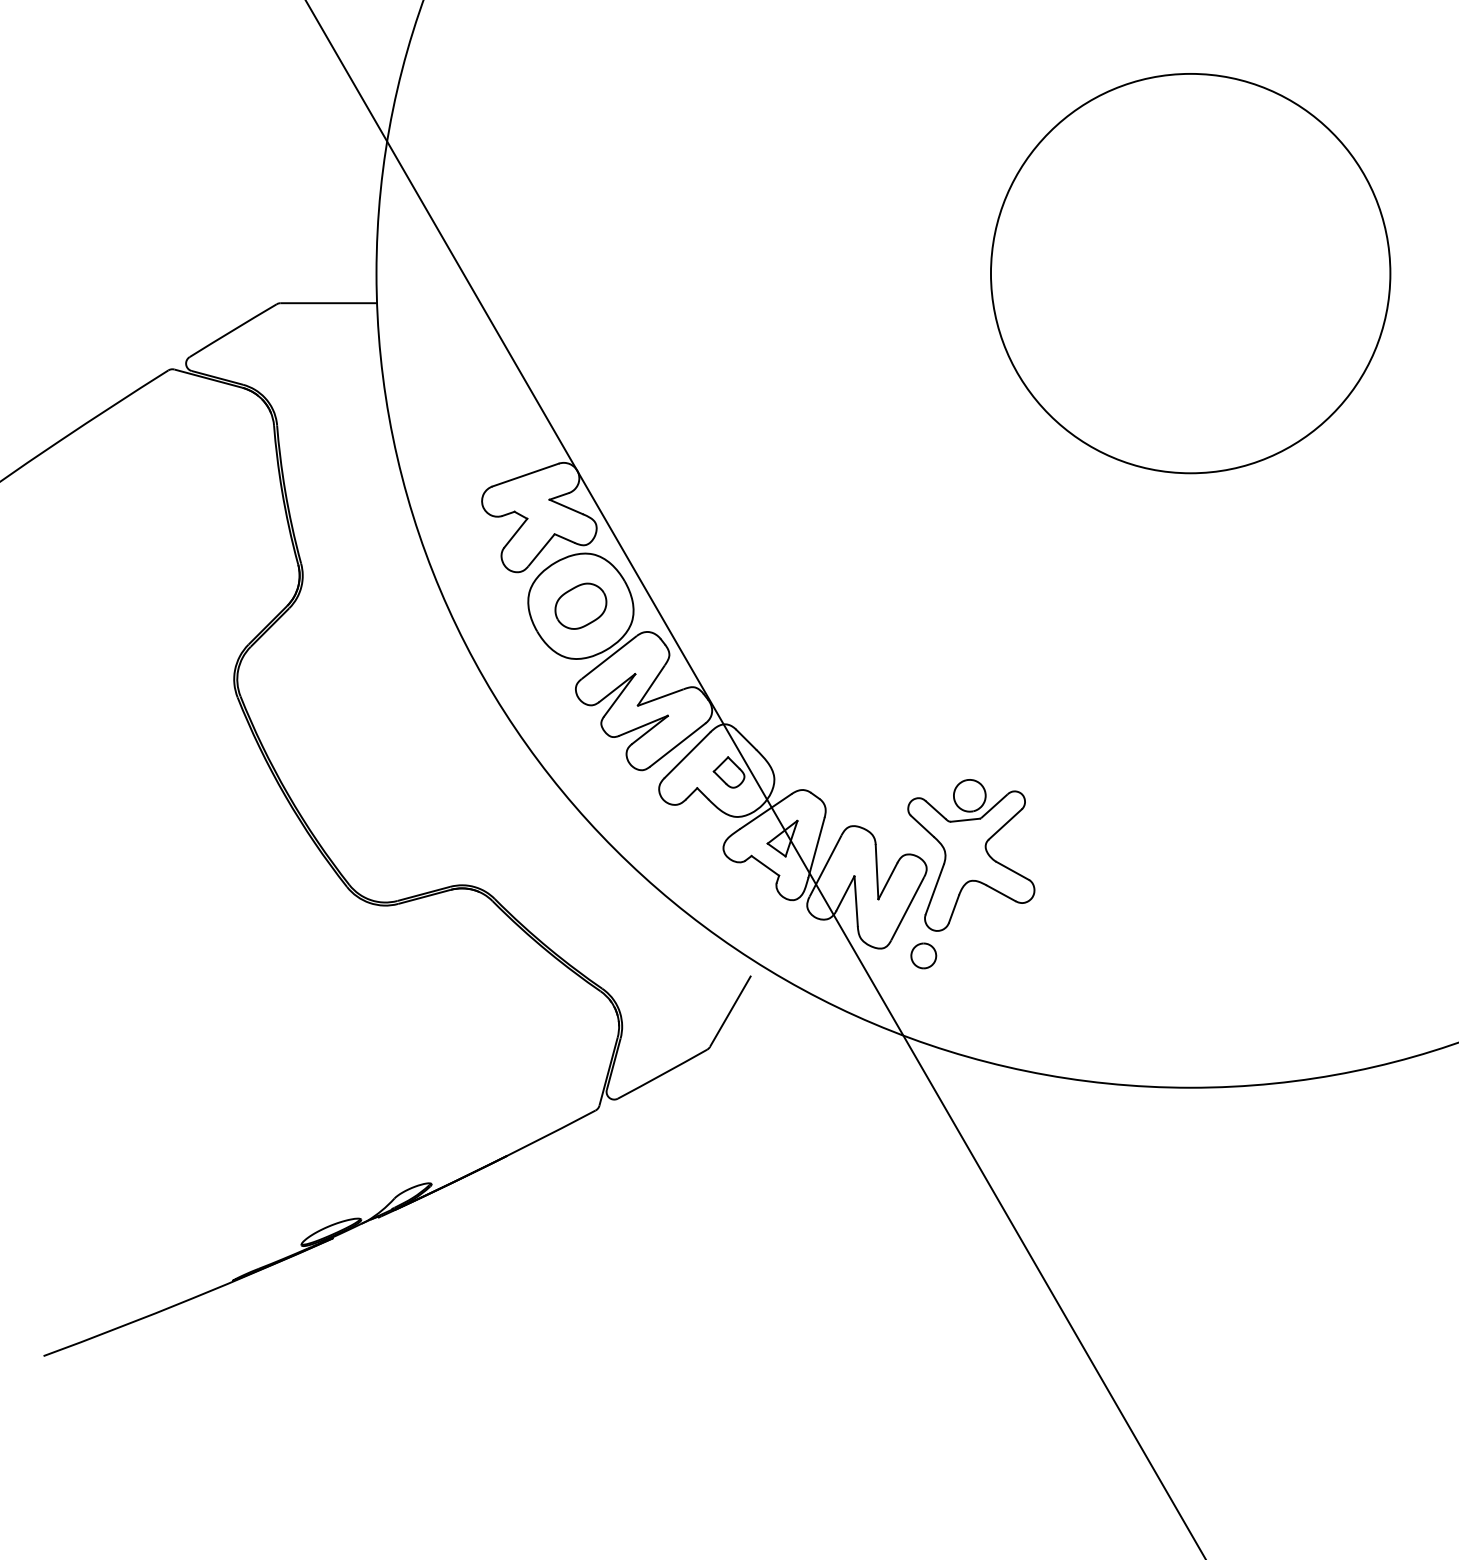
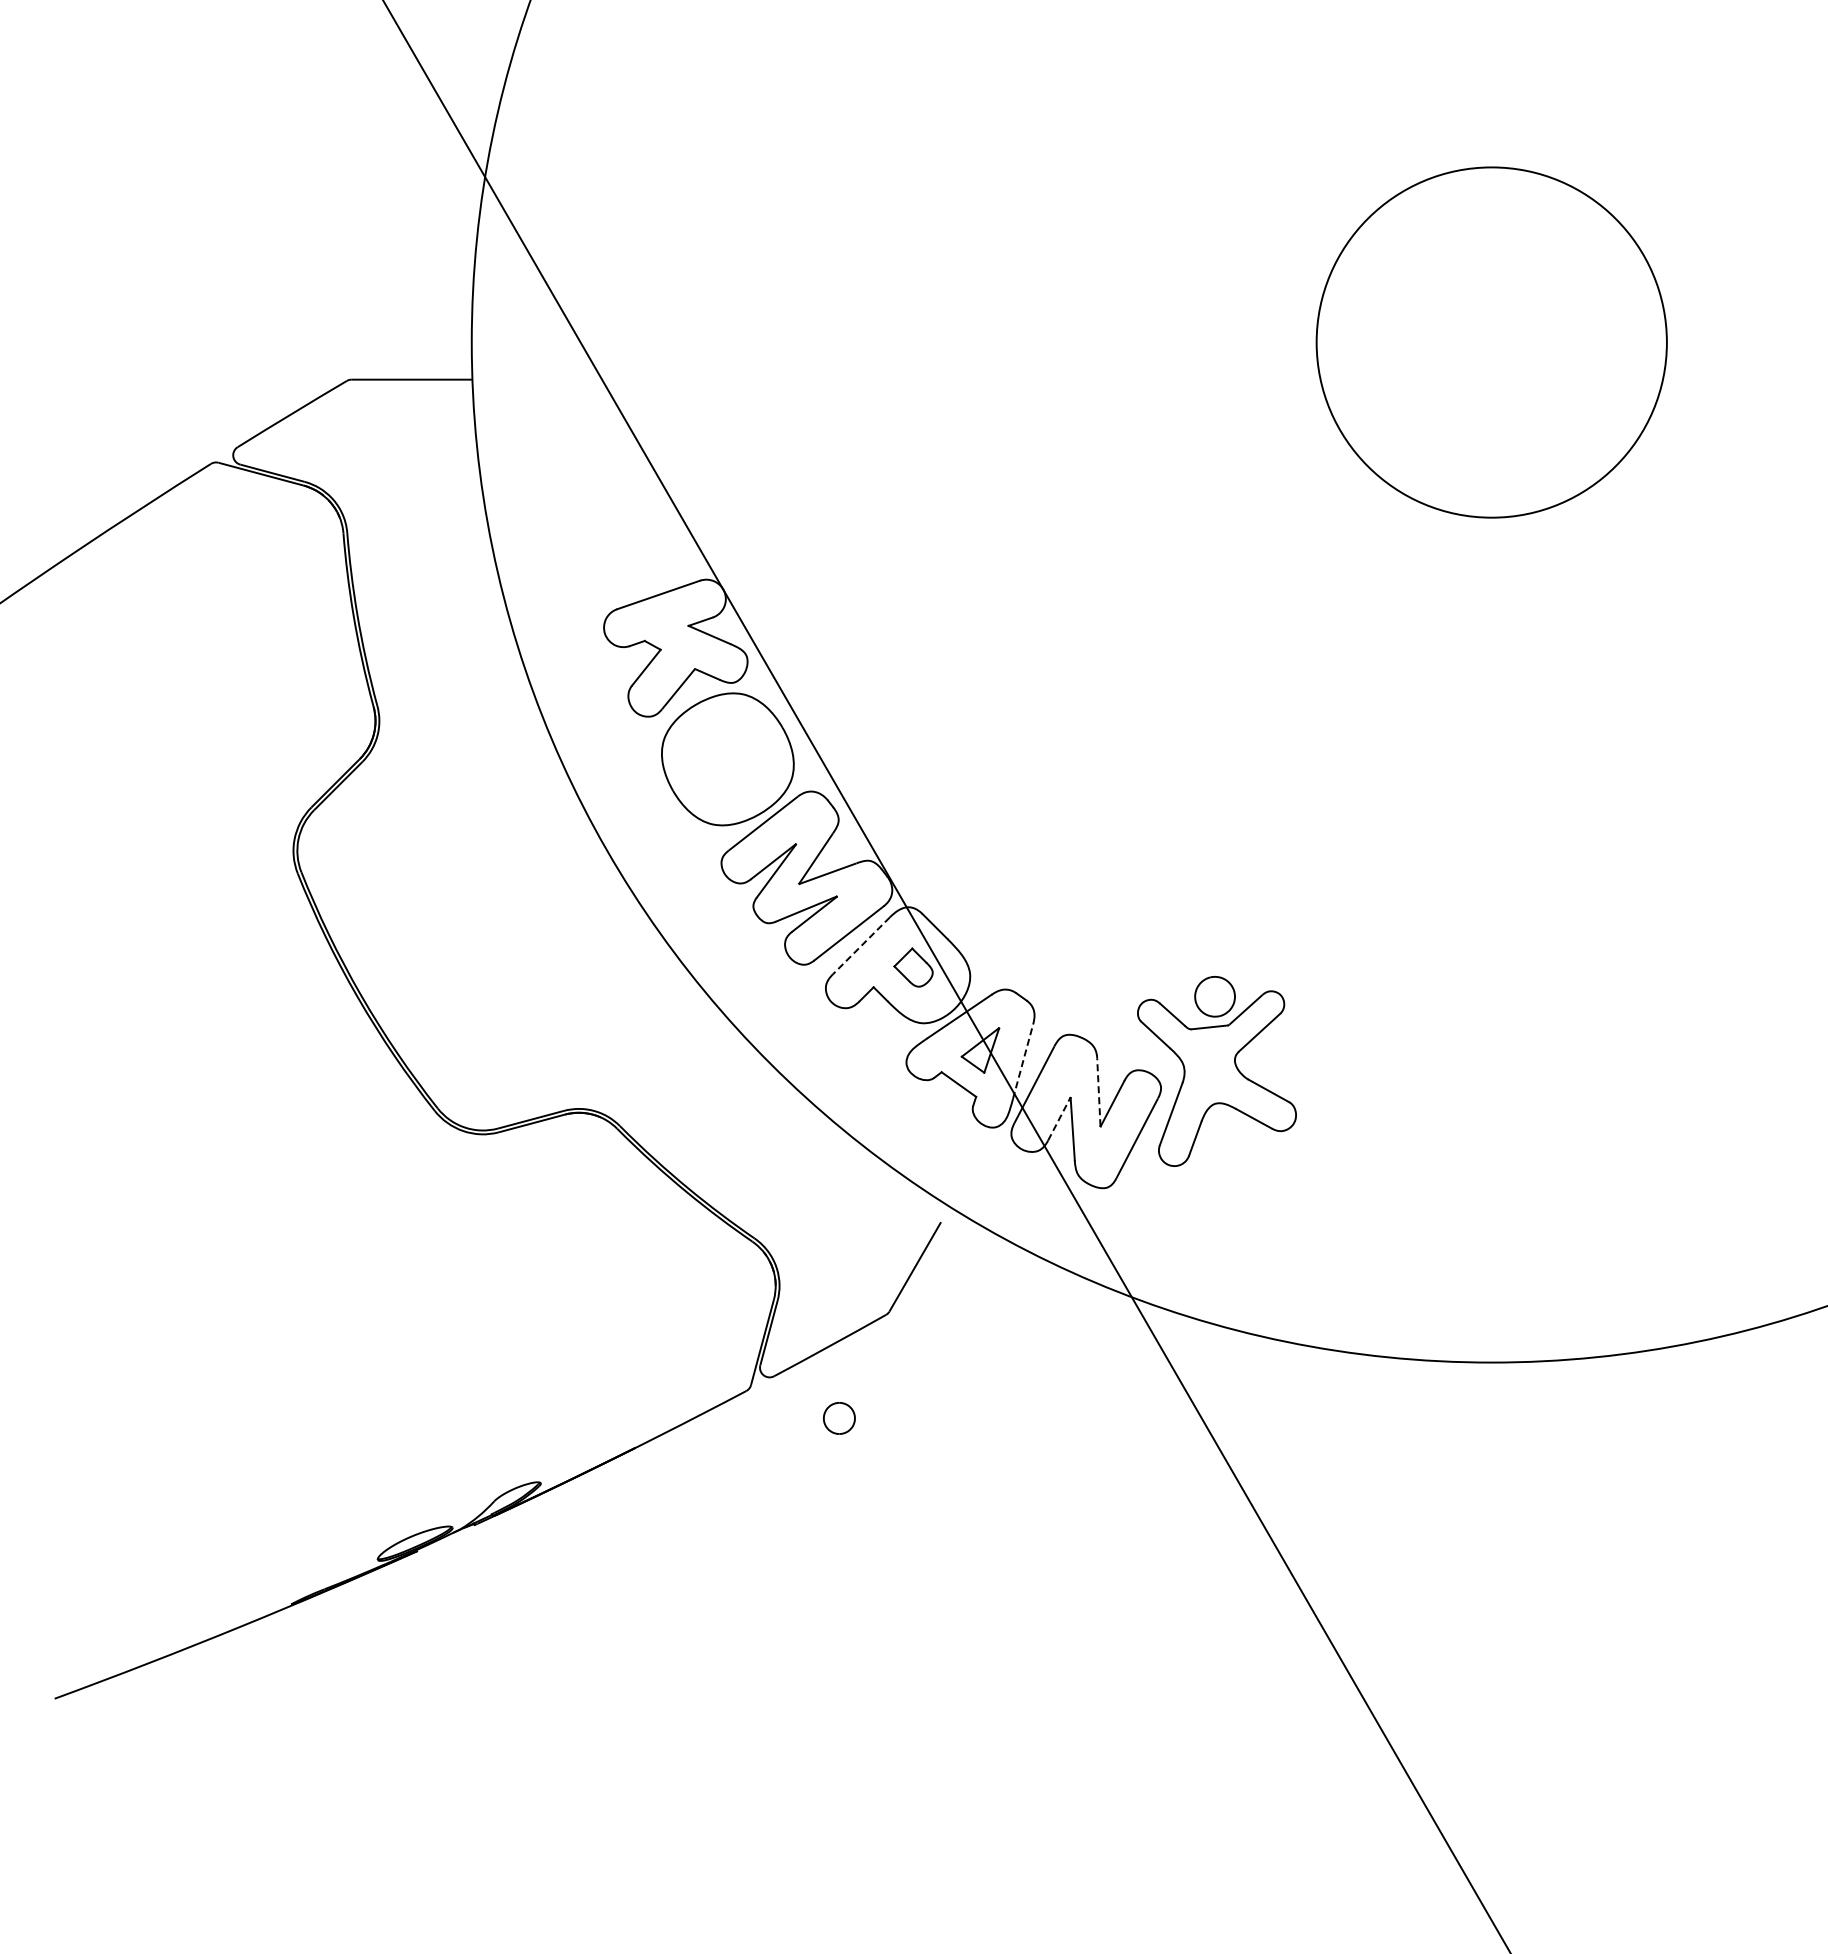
circle: (1190, 273) -> (1491, 342), size x0.7
part: (580, 606) -> (727, 759), removed
line: (687, 755) -> (861, 946), solid -> dashed
line: (816, 847) -> (1023, 1061), solid -> dashed
line: (876, 872) -> (1098, 1092), solid -> dashed
line: (845, 892) -> (1059, 1118), solid -> dashed
part: (923, 956) -> (839, 1418), moved

